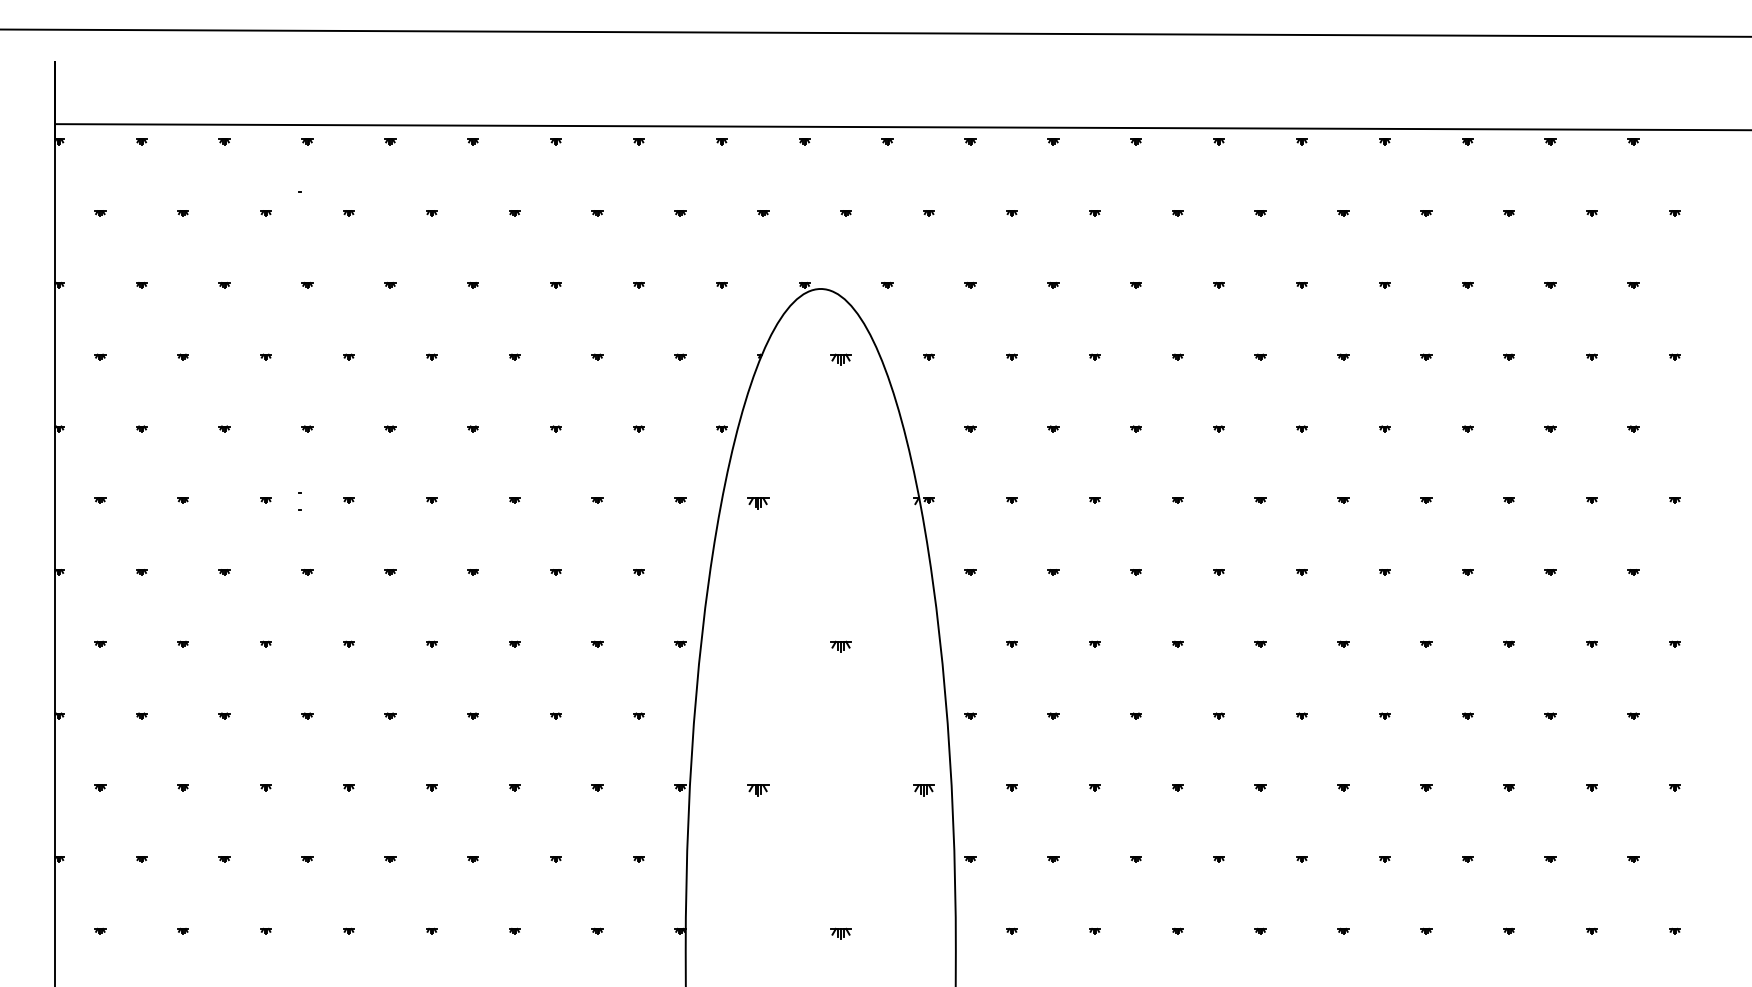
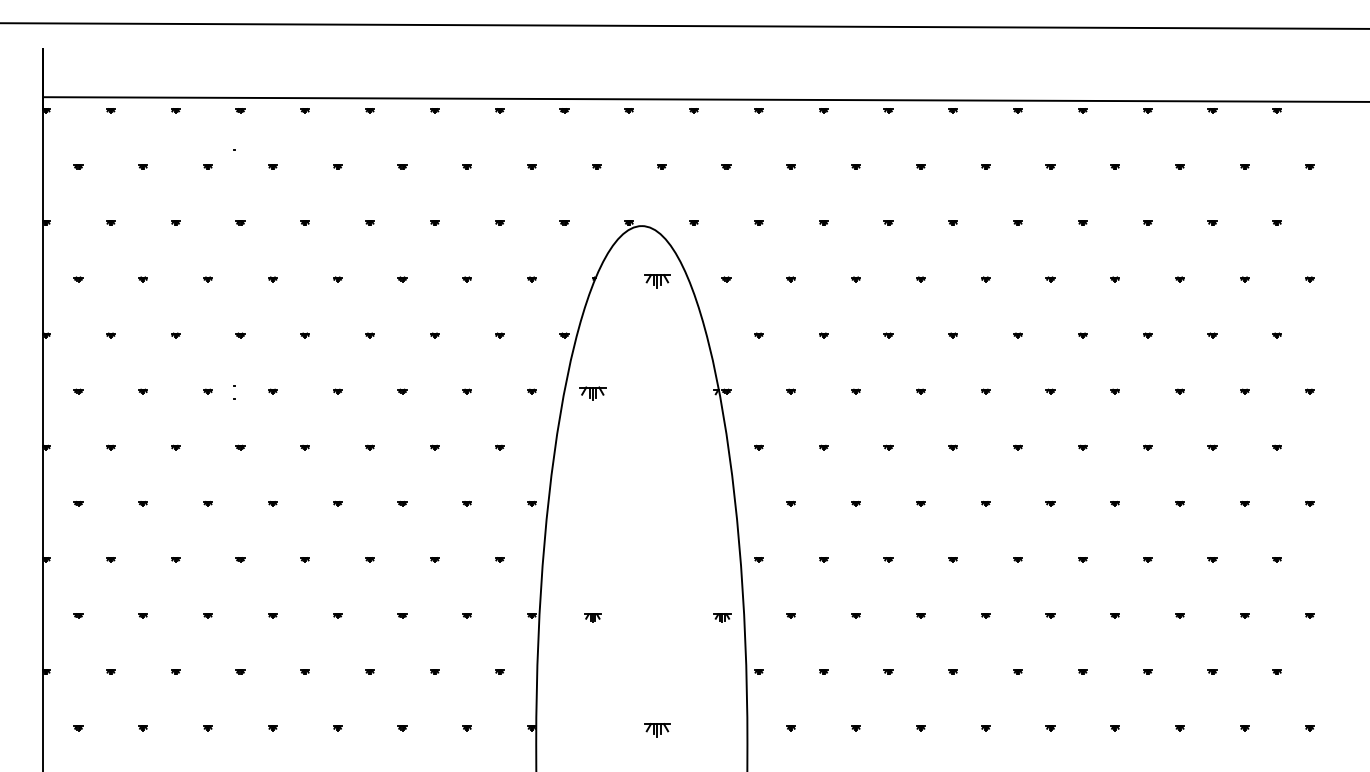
part: (840, 359) -> (657, 281), size x1.6
part: (757, 503) -> (592, 393), size x1.6
part: (840, 646) -> (657, 505), removed
part: (840, 934) -> (657, 730), size x1.6

